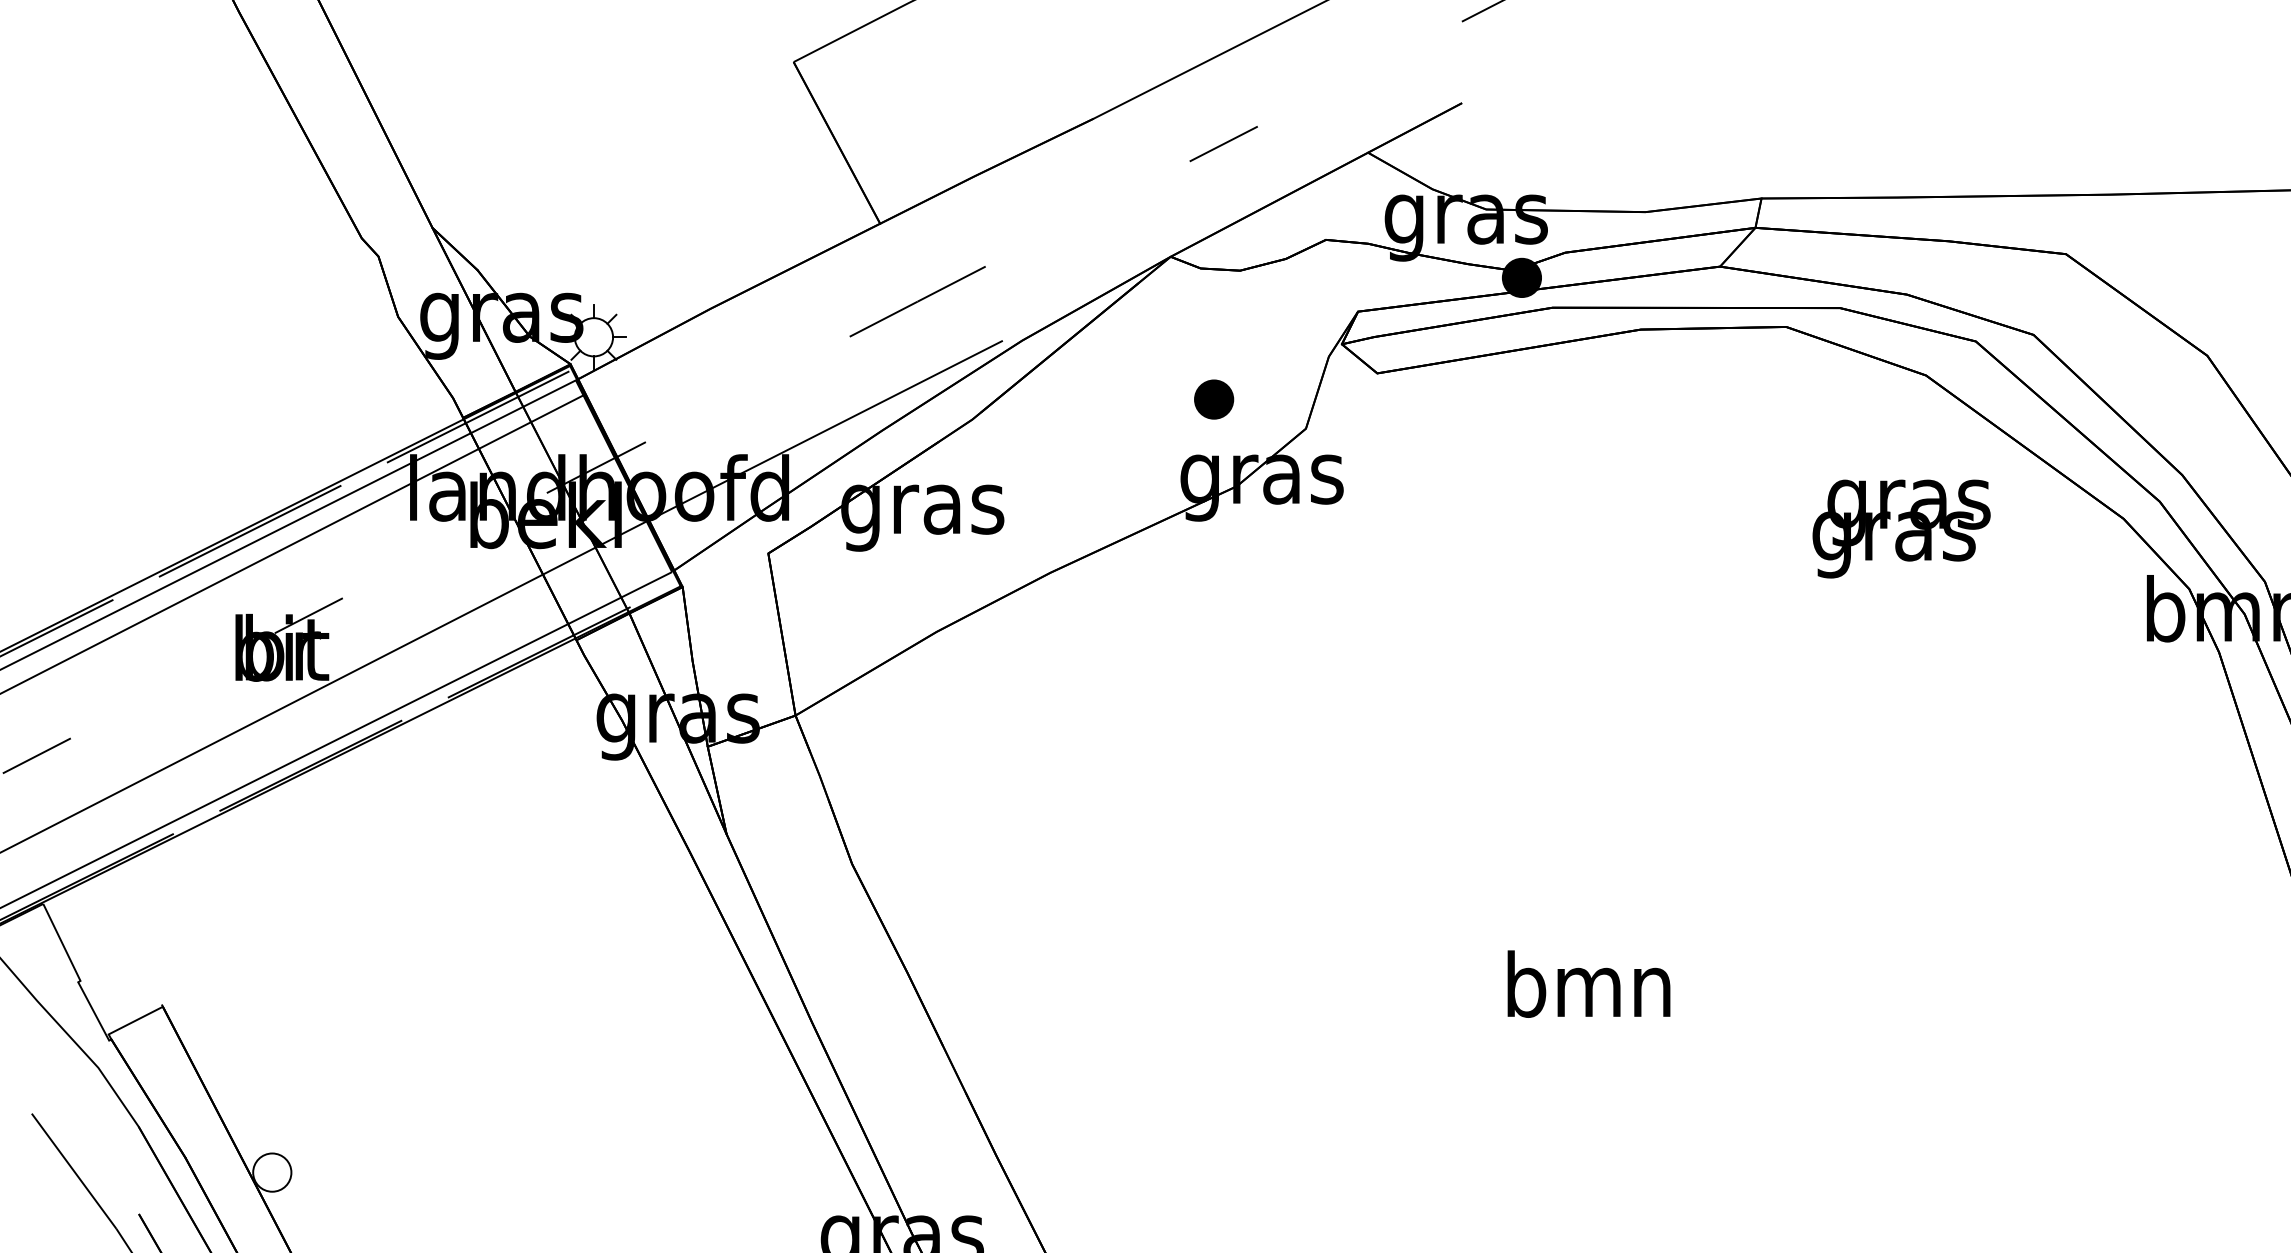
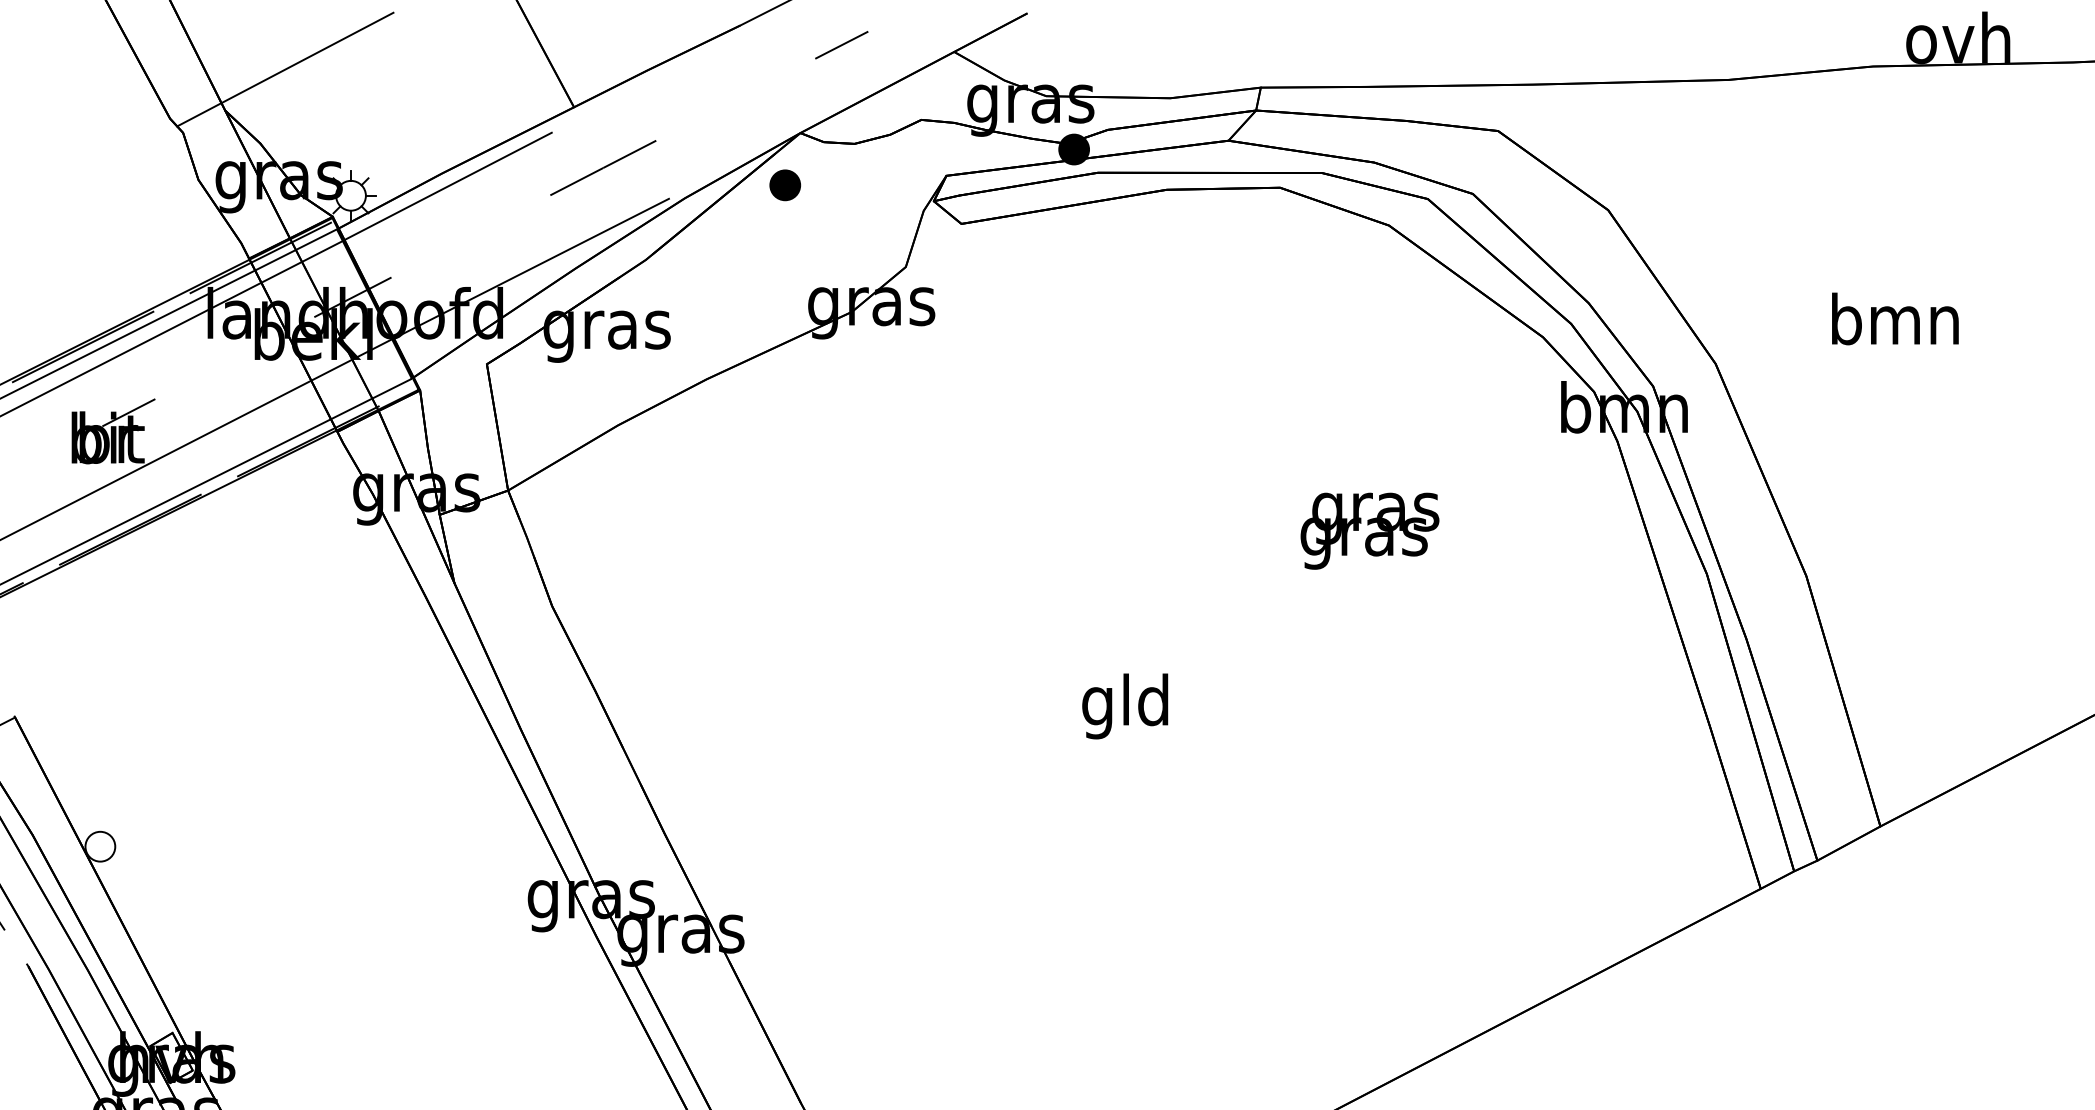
line: (509, 175) -> (285, 69), added
line: (717, 325) -> (447, 186), added
part: (1214, 399) -> (785, 185), moved
text: (1900, 528) -> (1369, 530), moved
text: (1589, 992) -> (1126, 706), bmn -> gld

